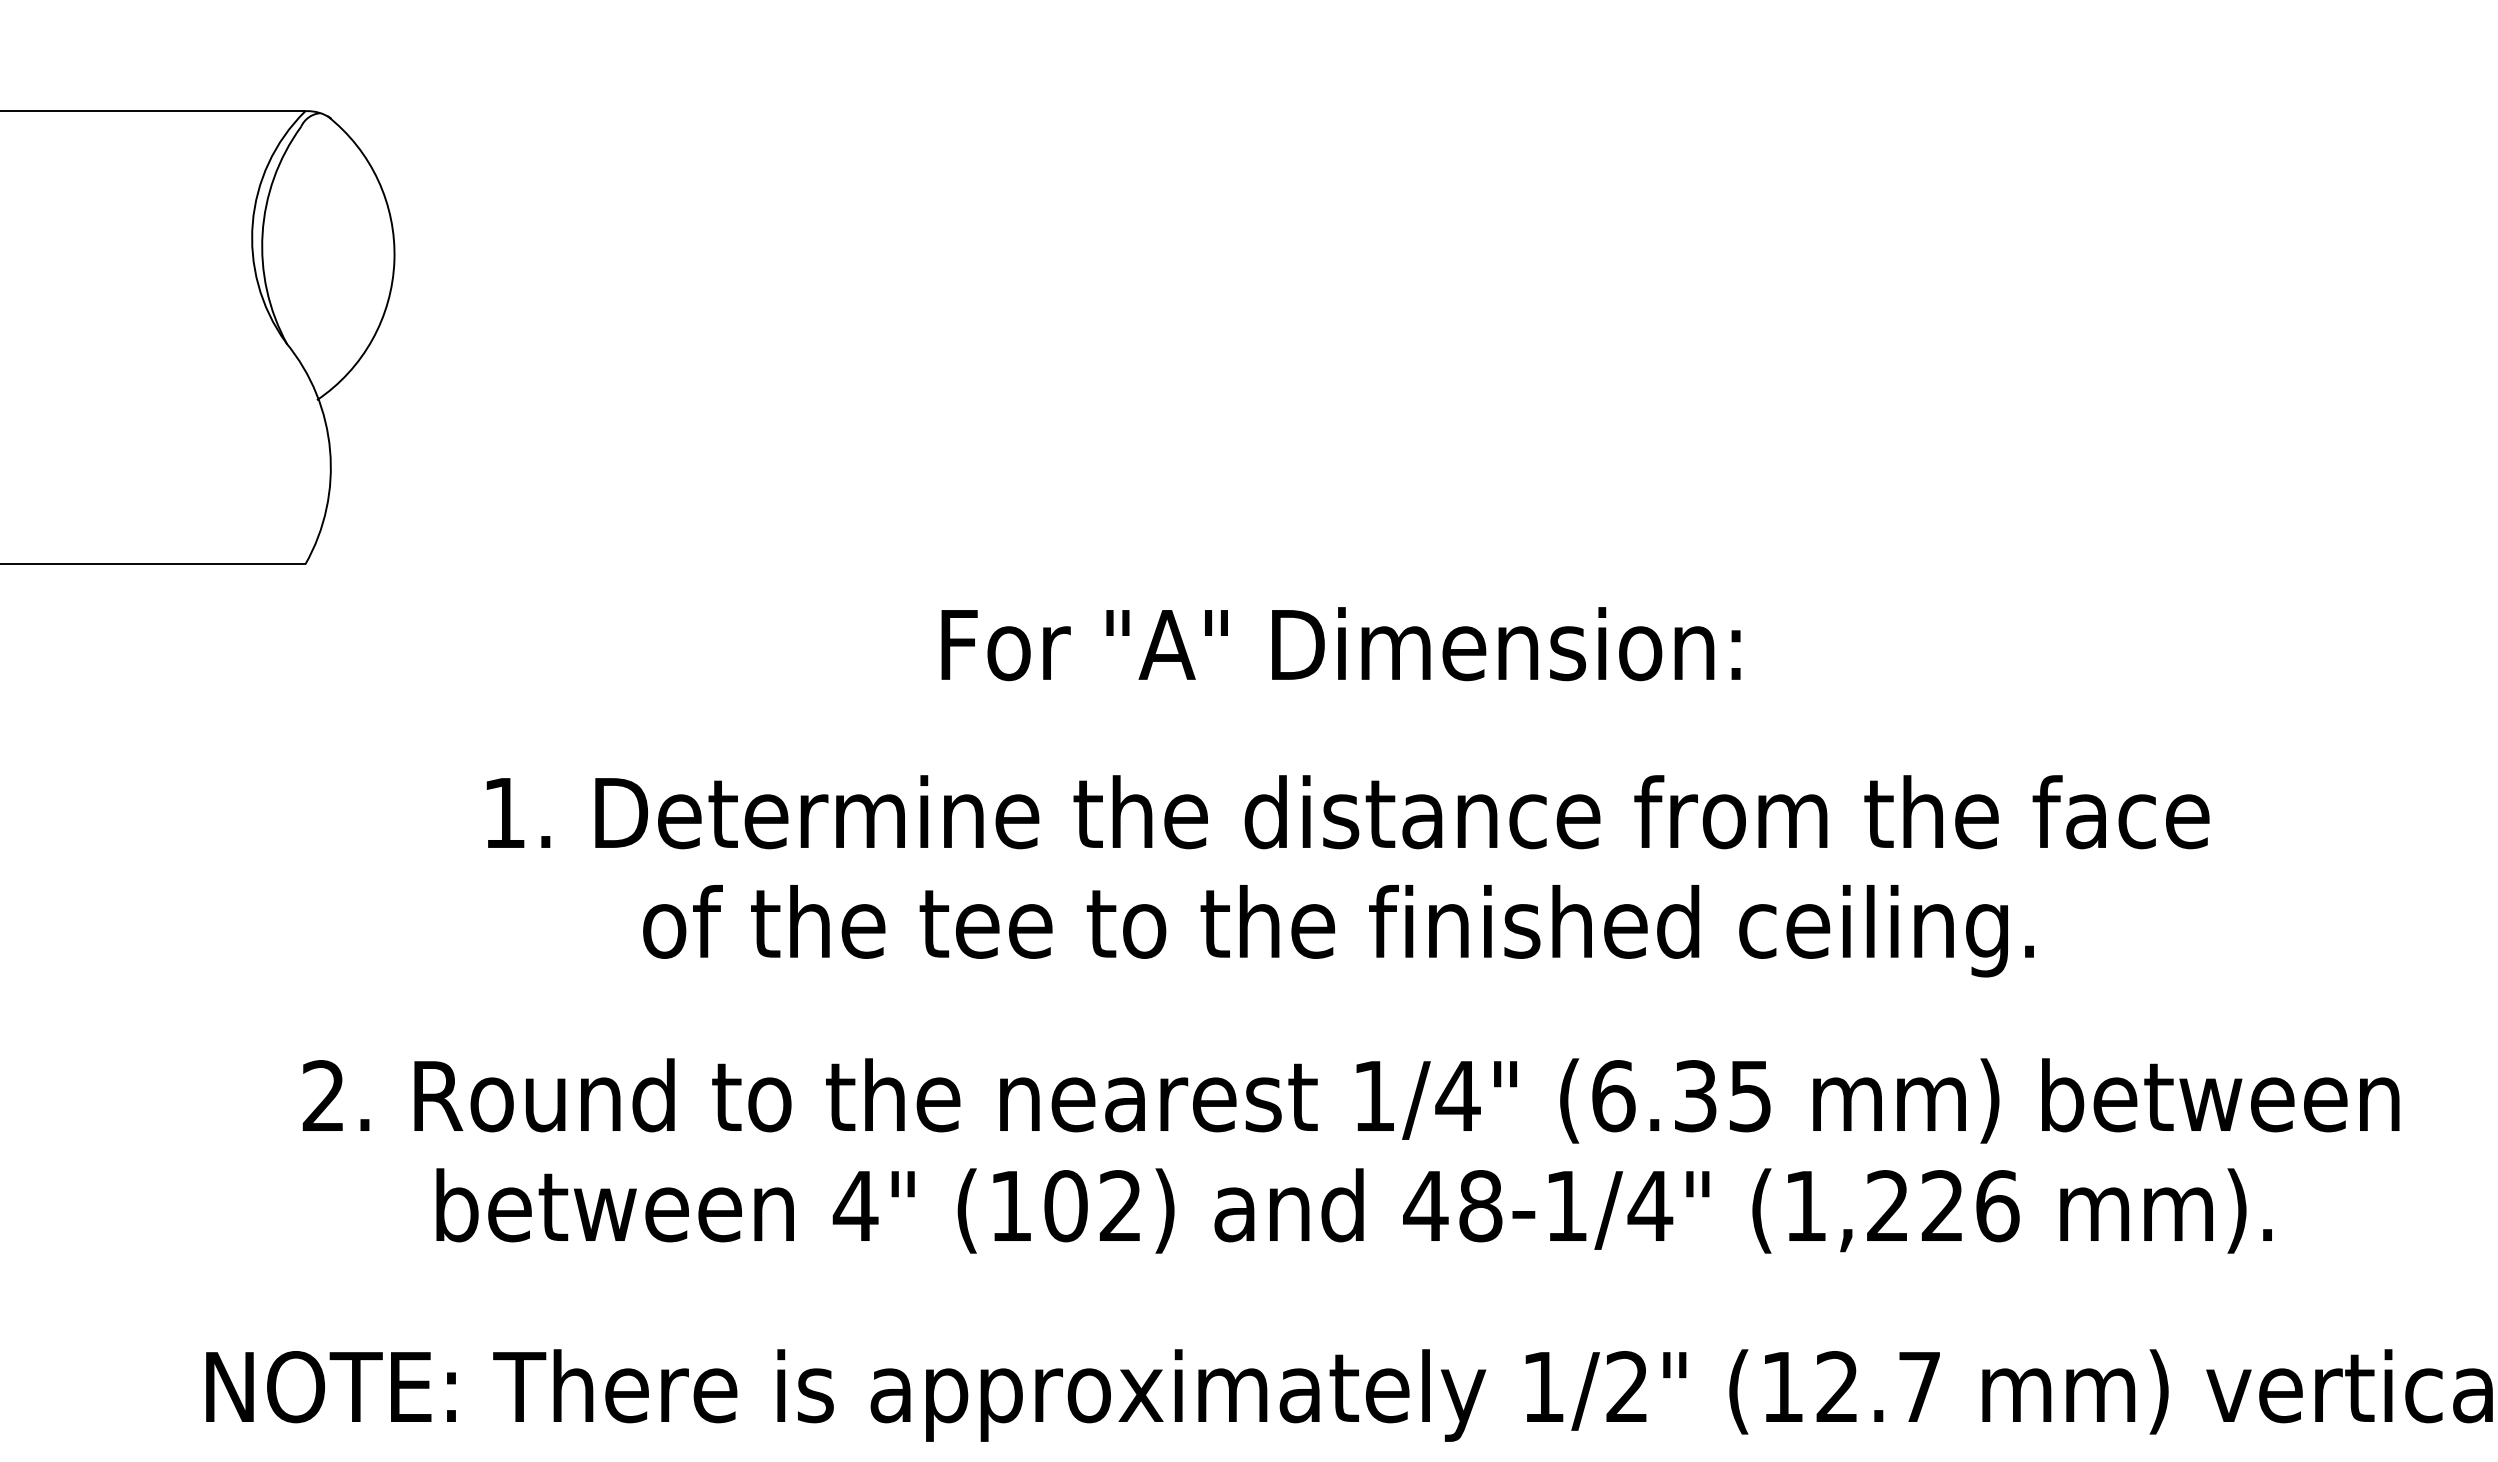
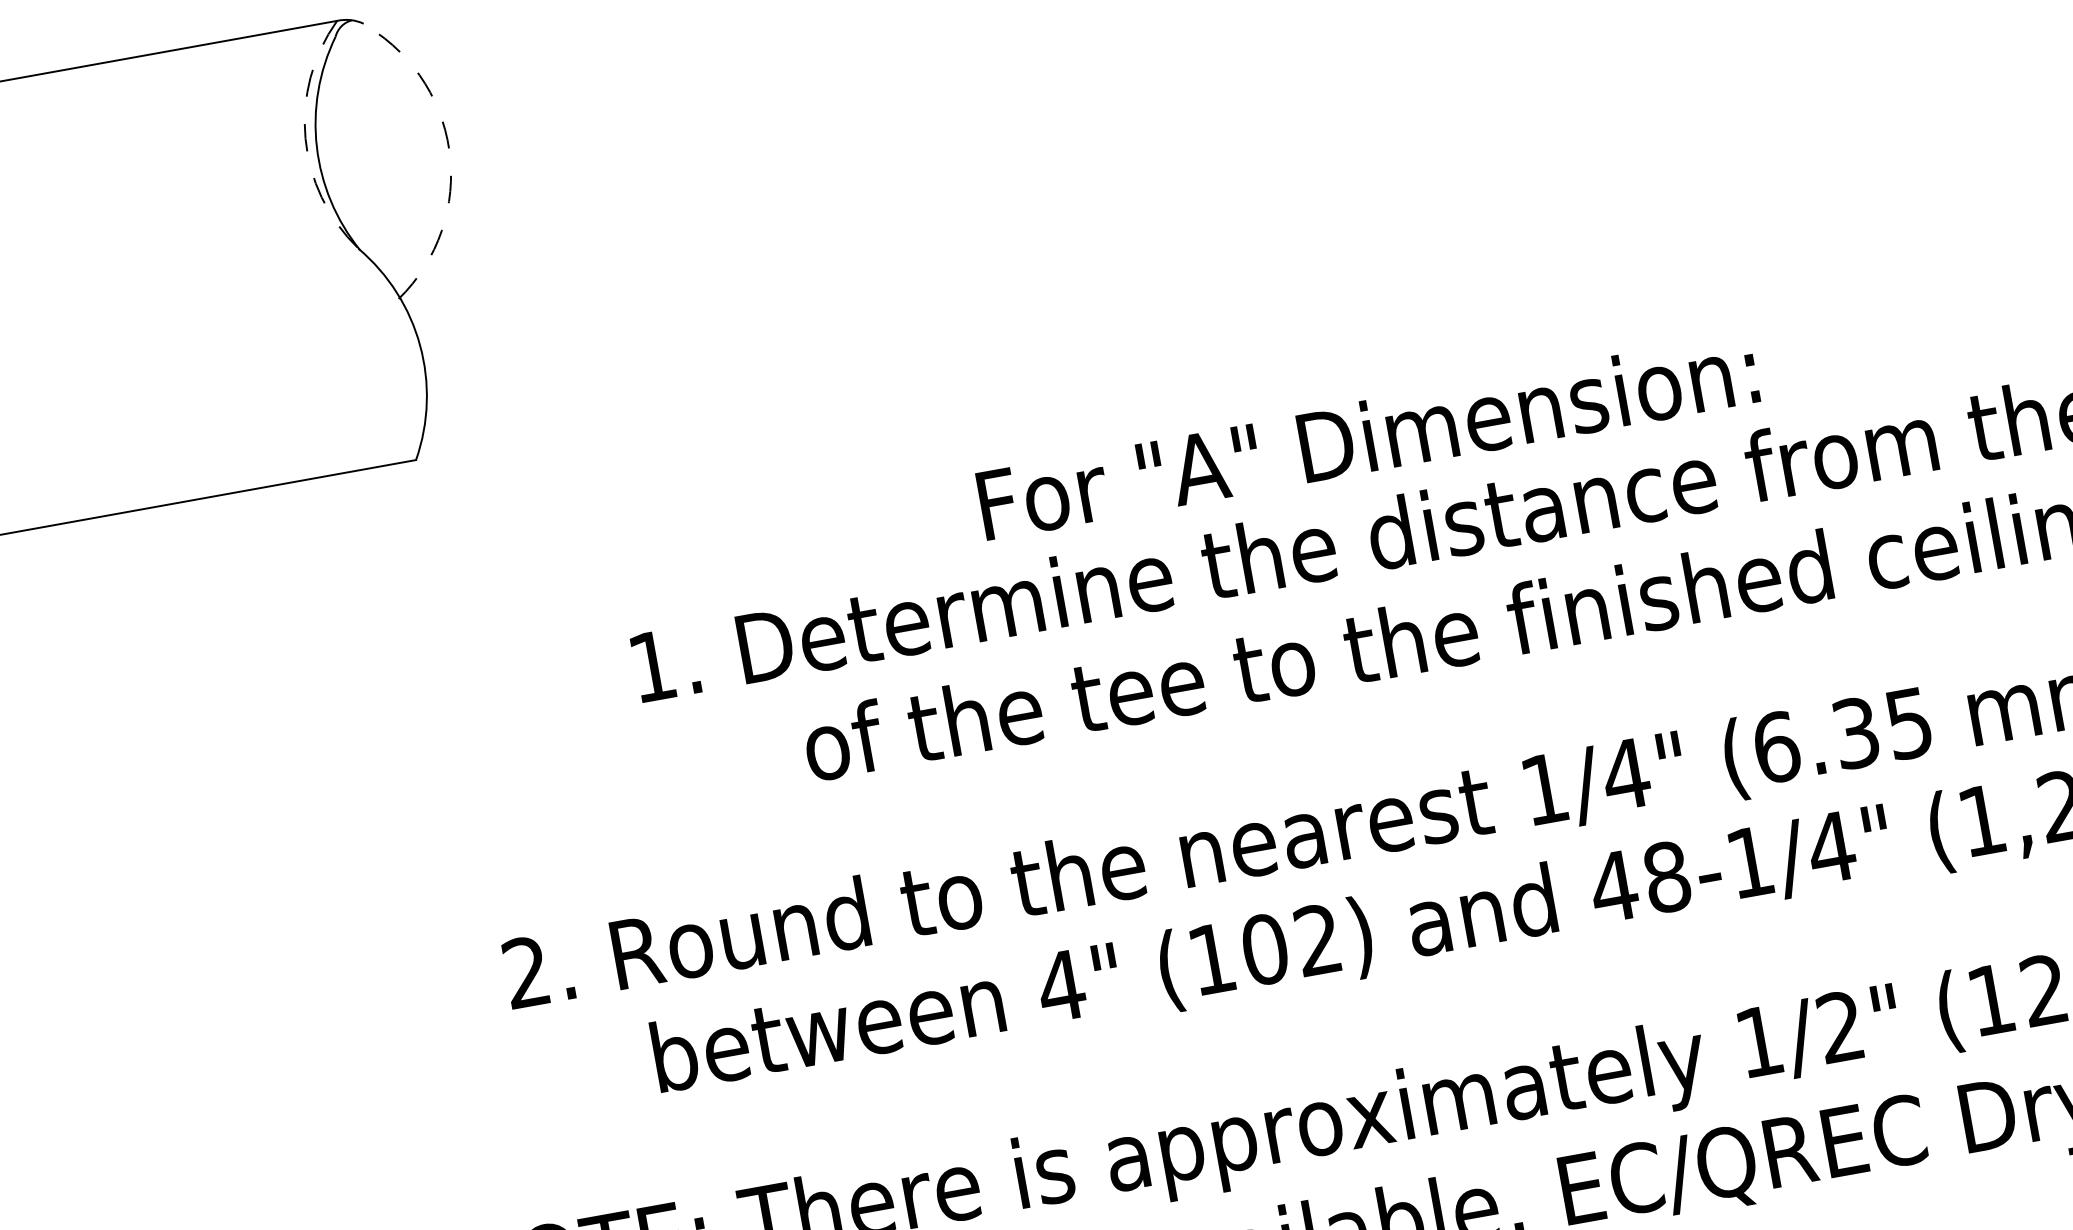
arc: (252, 223) -> (305, 139), solid -> dashed
arc: (394, 260) -> (449, 150), solid -> dashed
text: (1340, 644) -> (1367, 437), moved

